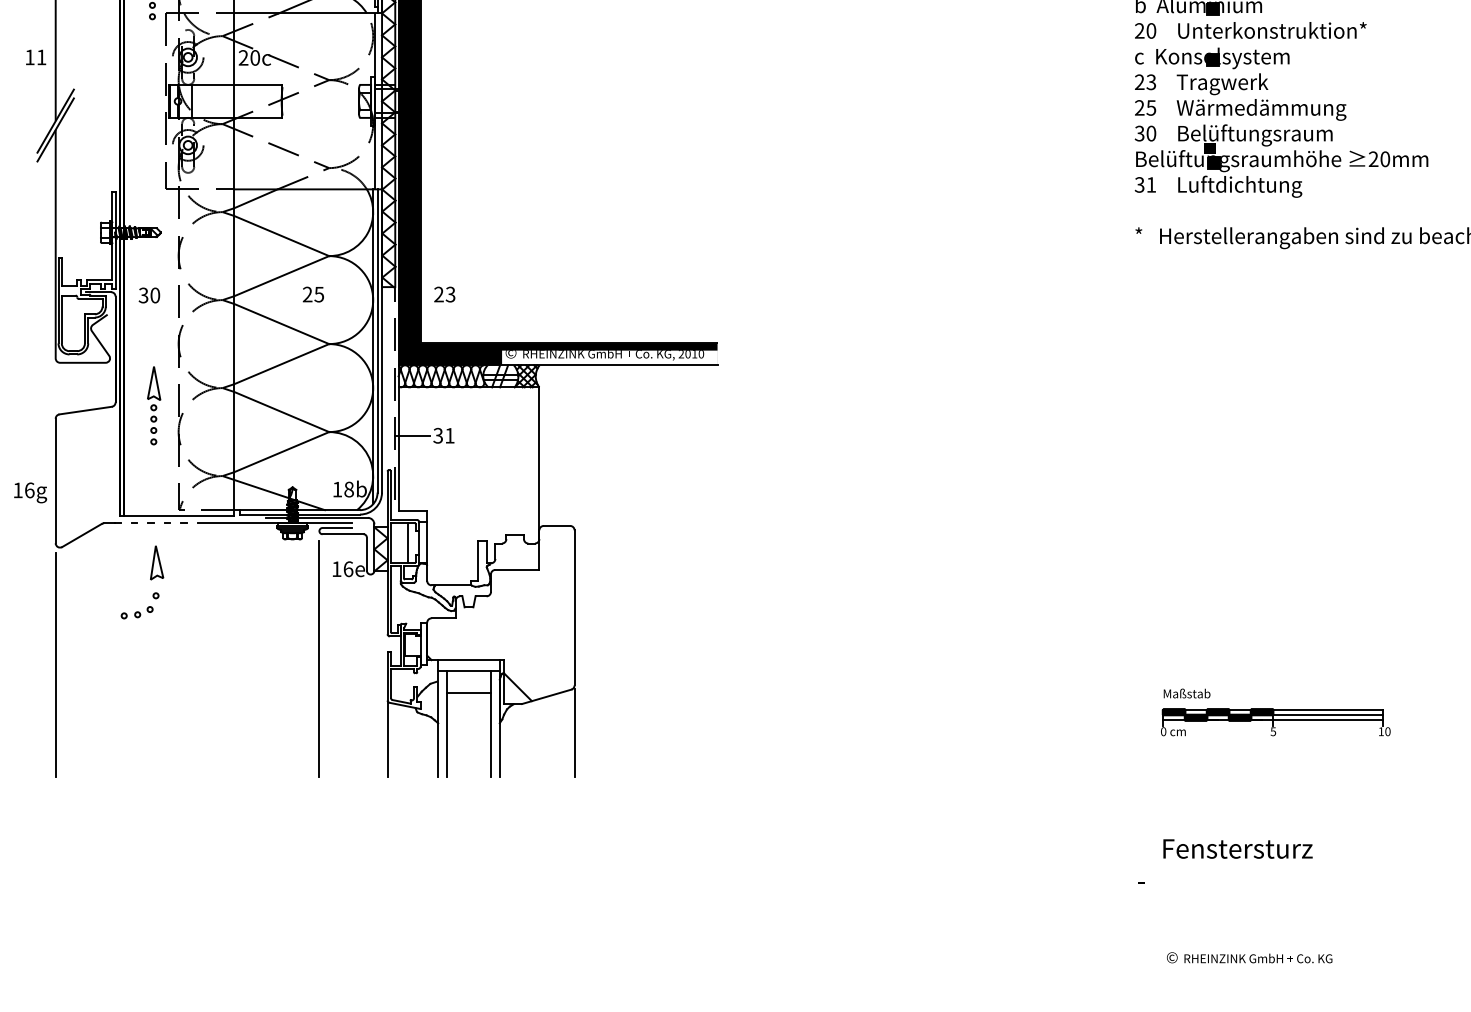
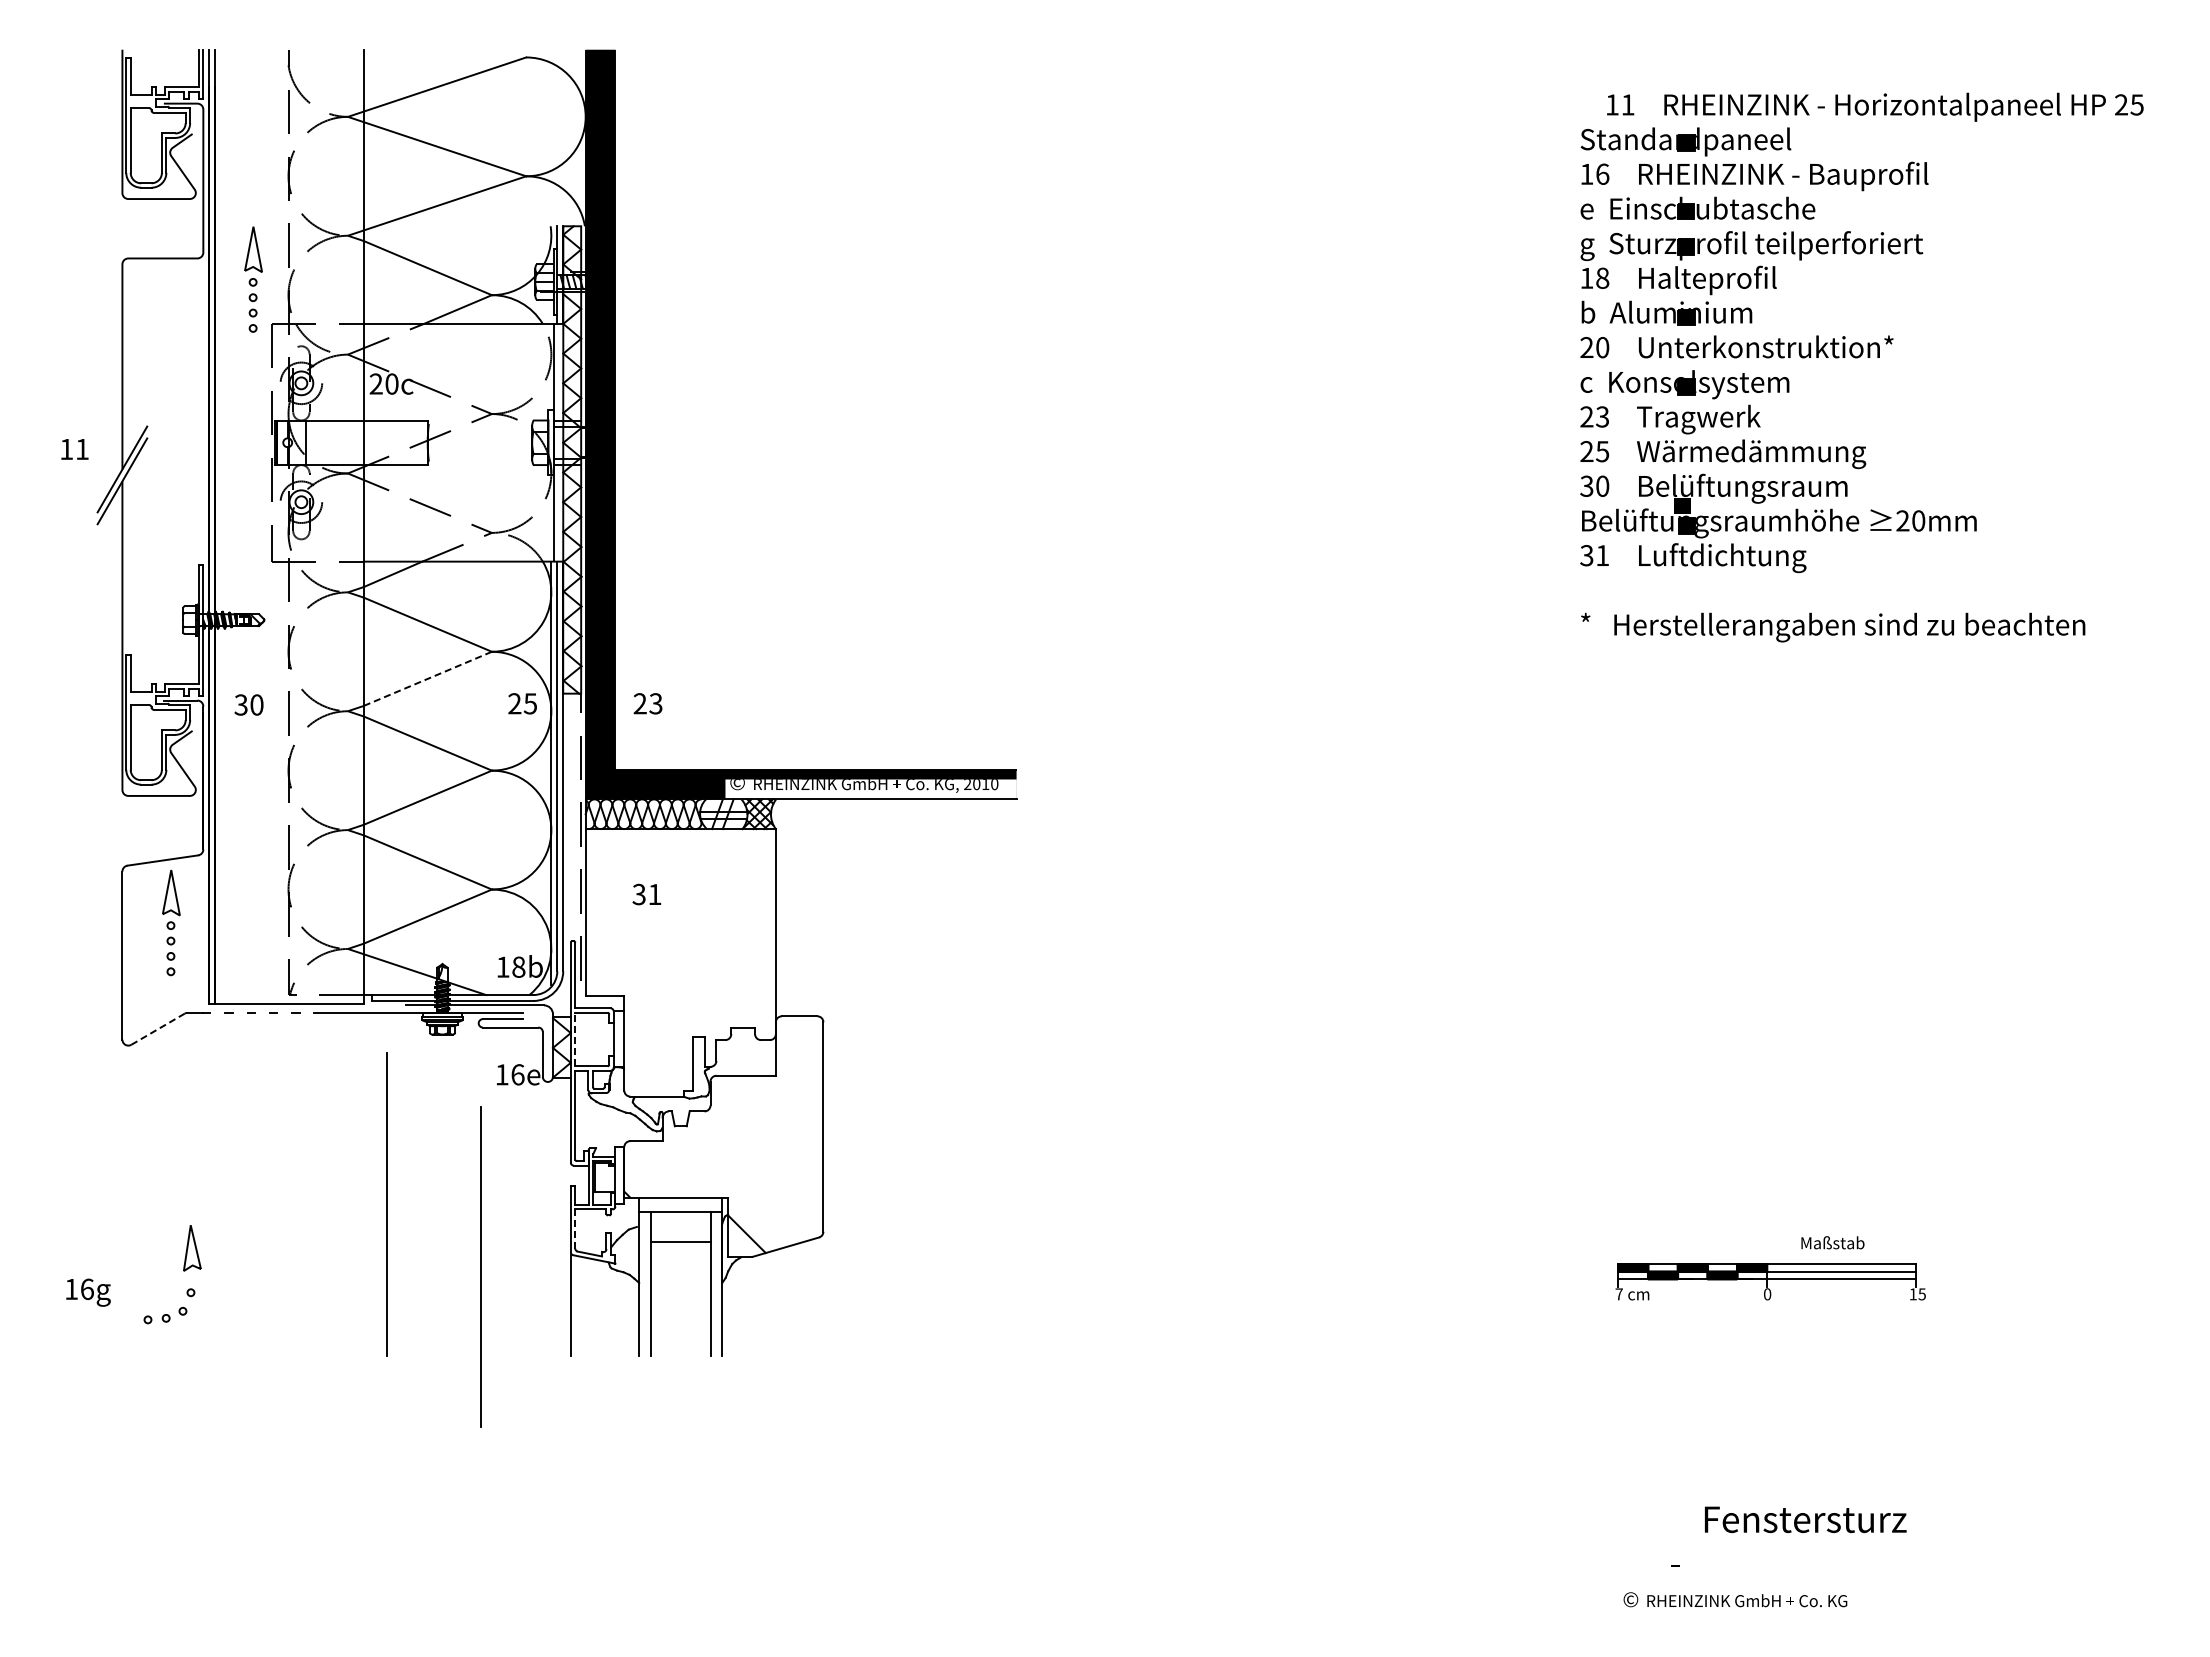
text: (35, 57) -> (74, 449), moved
line: (281, 275) -> (427, 678), solid -> dashed
text: (313, 294) -> (522, 703), moved
part: (154, 405) -> (171, 922), moved
line: (412, 435) -> (604, 894), removed
text: (30, 492) -> (88, 1292), moved
line: (82, 535) -> (158, 1029), solid -> dashed
line: (391, 543) -> (575, 1039), solid -> dashed
line: (408, 543) -> (598, 1039), removed
part: (150, 580) -> (183, 1271), moved
line: (319, 658) -> (480, 1266), moved
line: (55, 665) -> (386, 1204), moved
line: (391, 683) -> (575, 1229), solid -> dashed
text: (1186, 693) -> (1832, 1242), moved
text: (1163, 731) -> (1618, 1294), 0 -> 7
text: (1273, 731) -> (1767, 1294), 5 -> 0
text: (1387, 731) -> (1921, 1294), 10 -> 15
line: (574, 732) -> (823, 1295), removed
text: (1225, 861) -> (1788, 1536), moved

